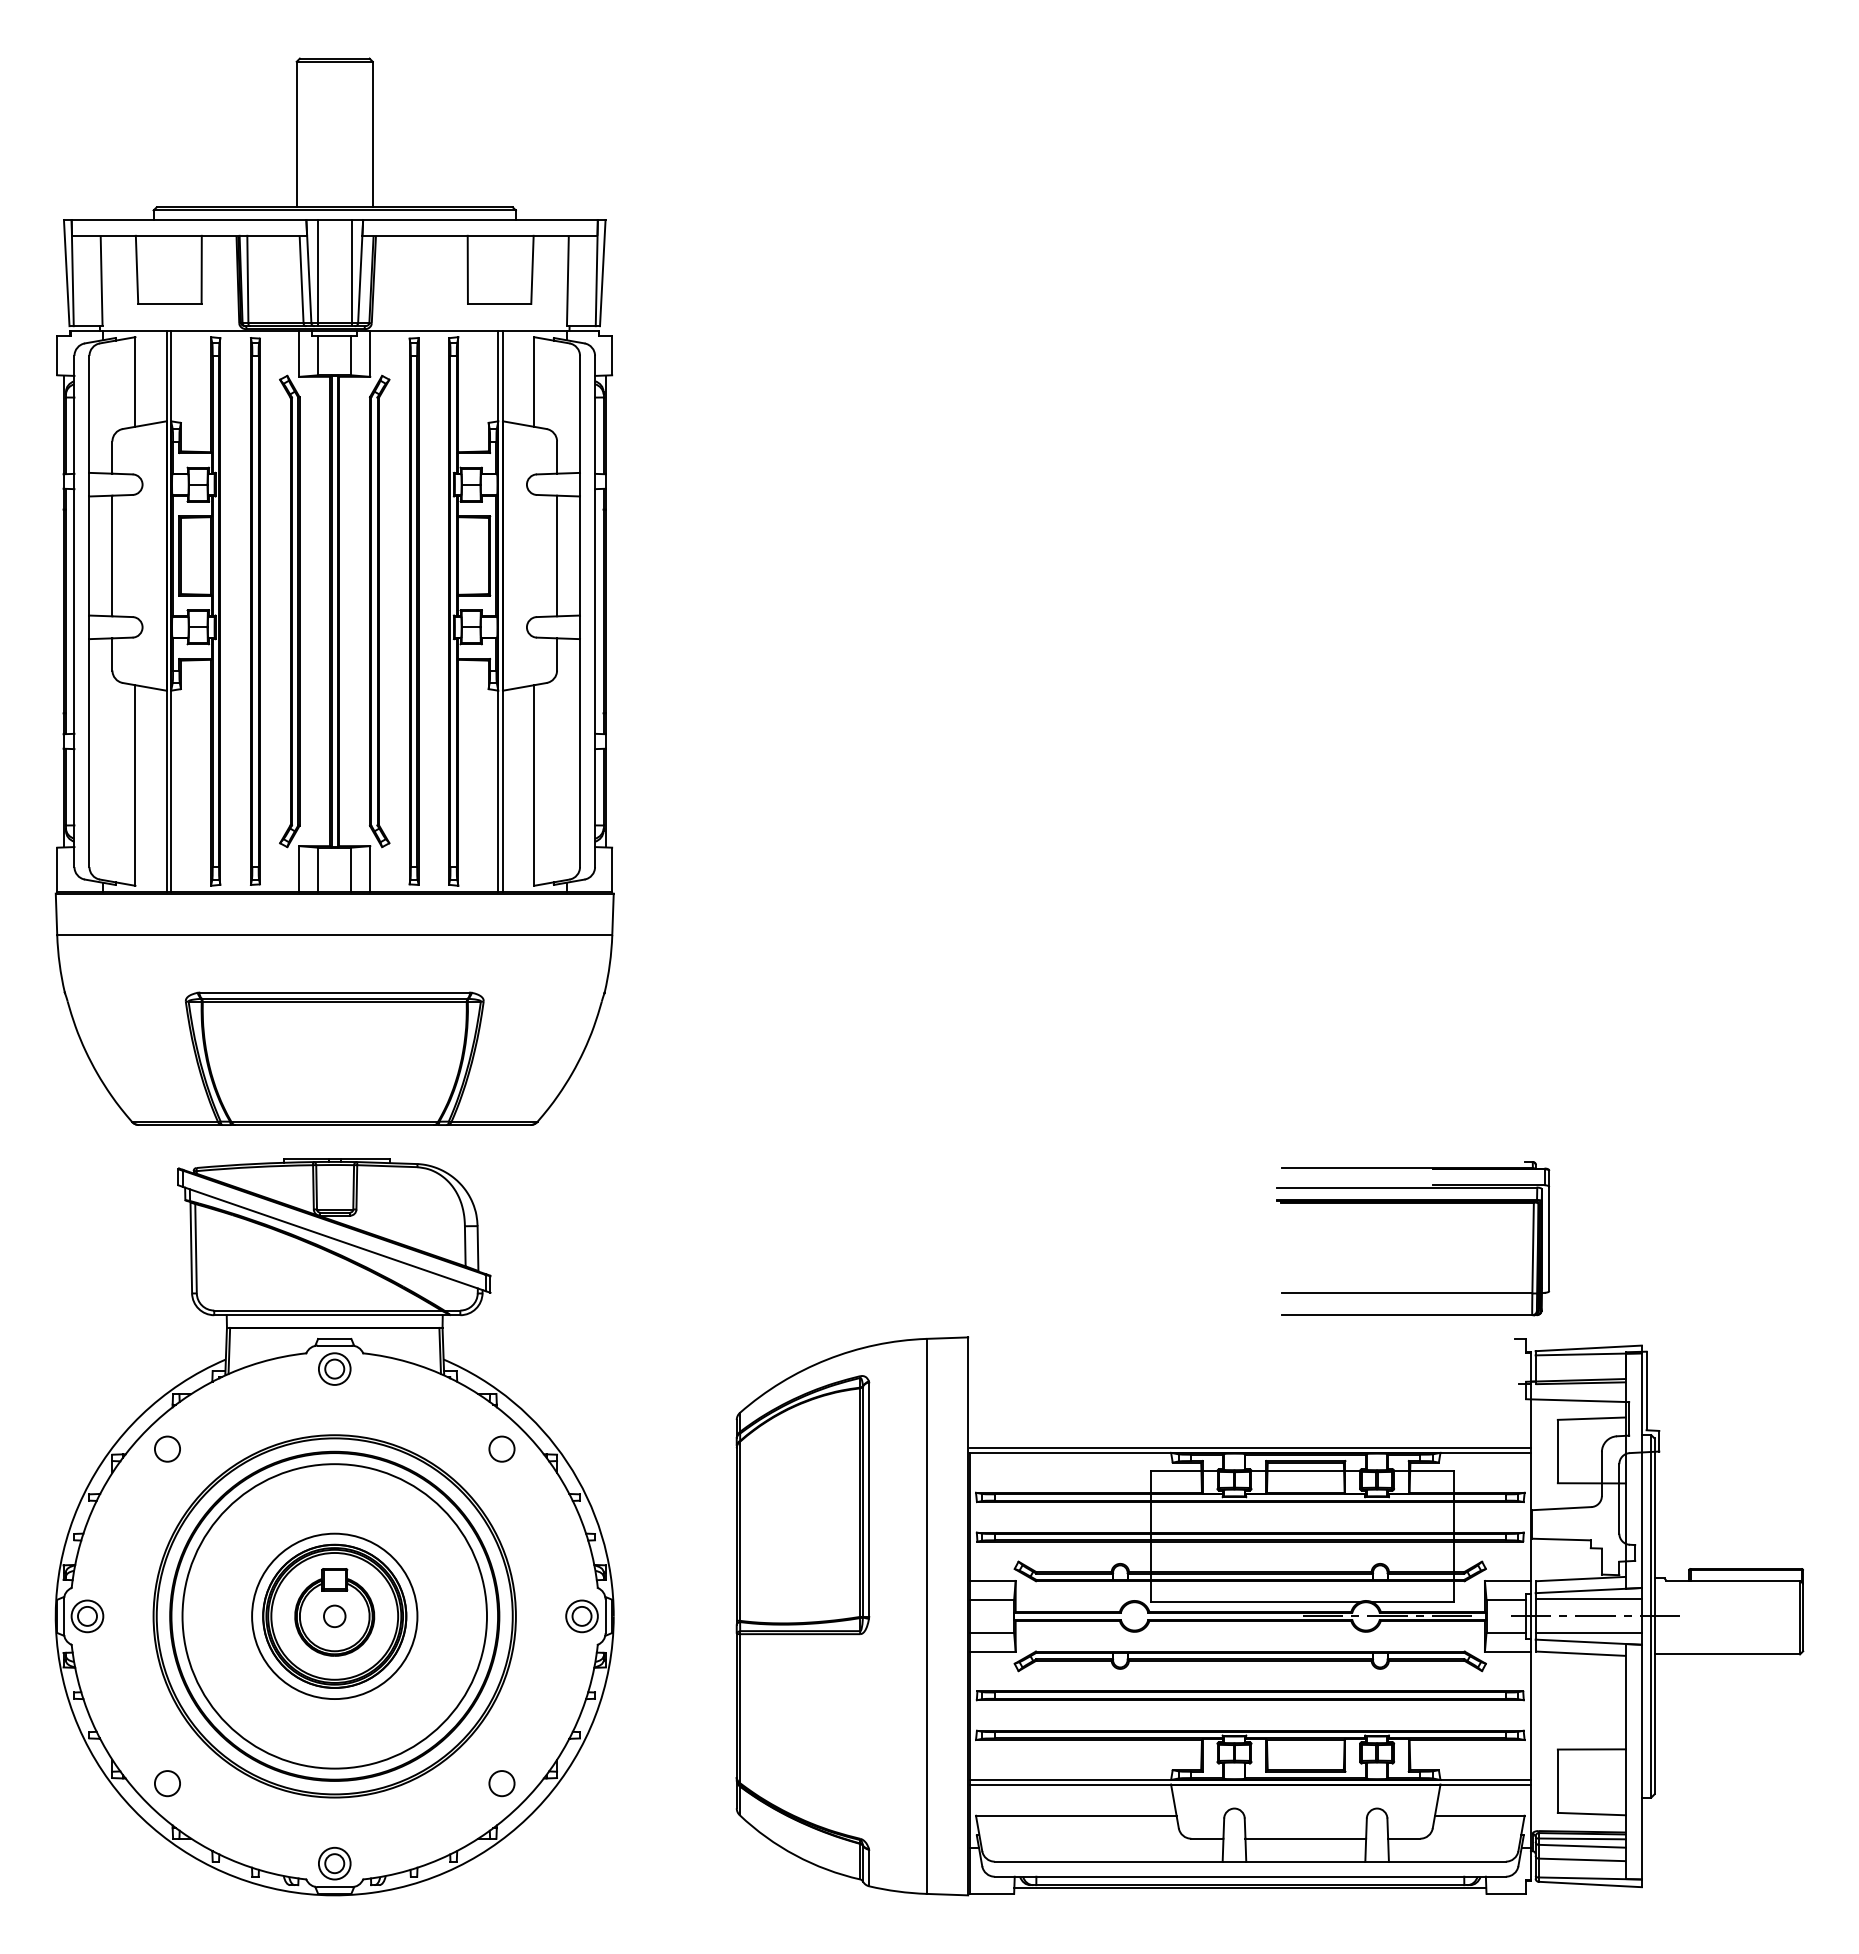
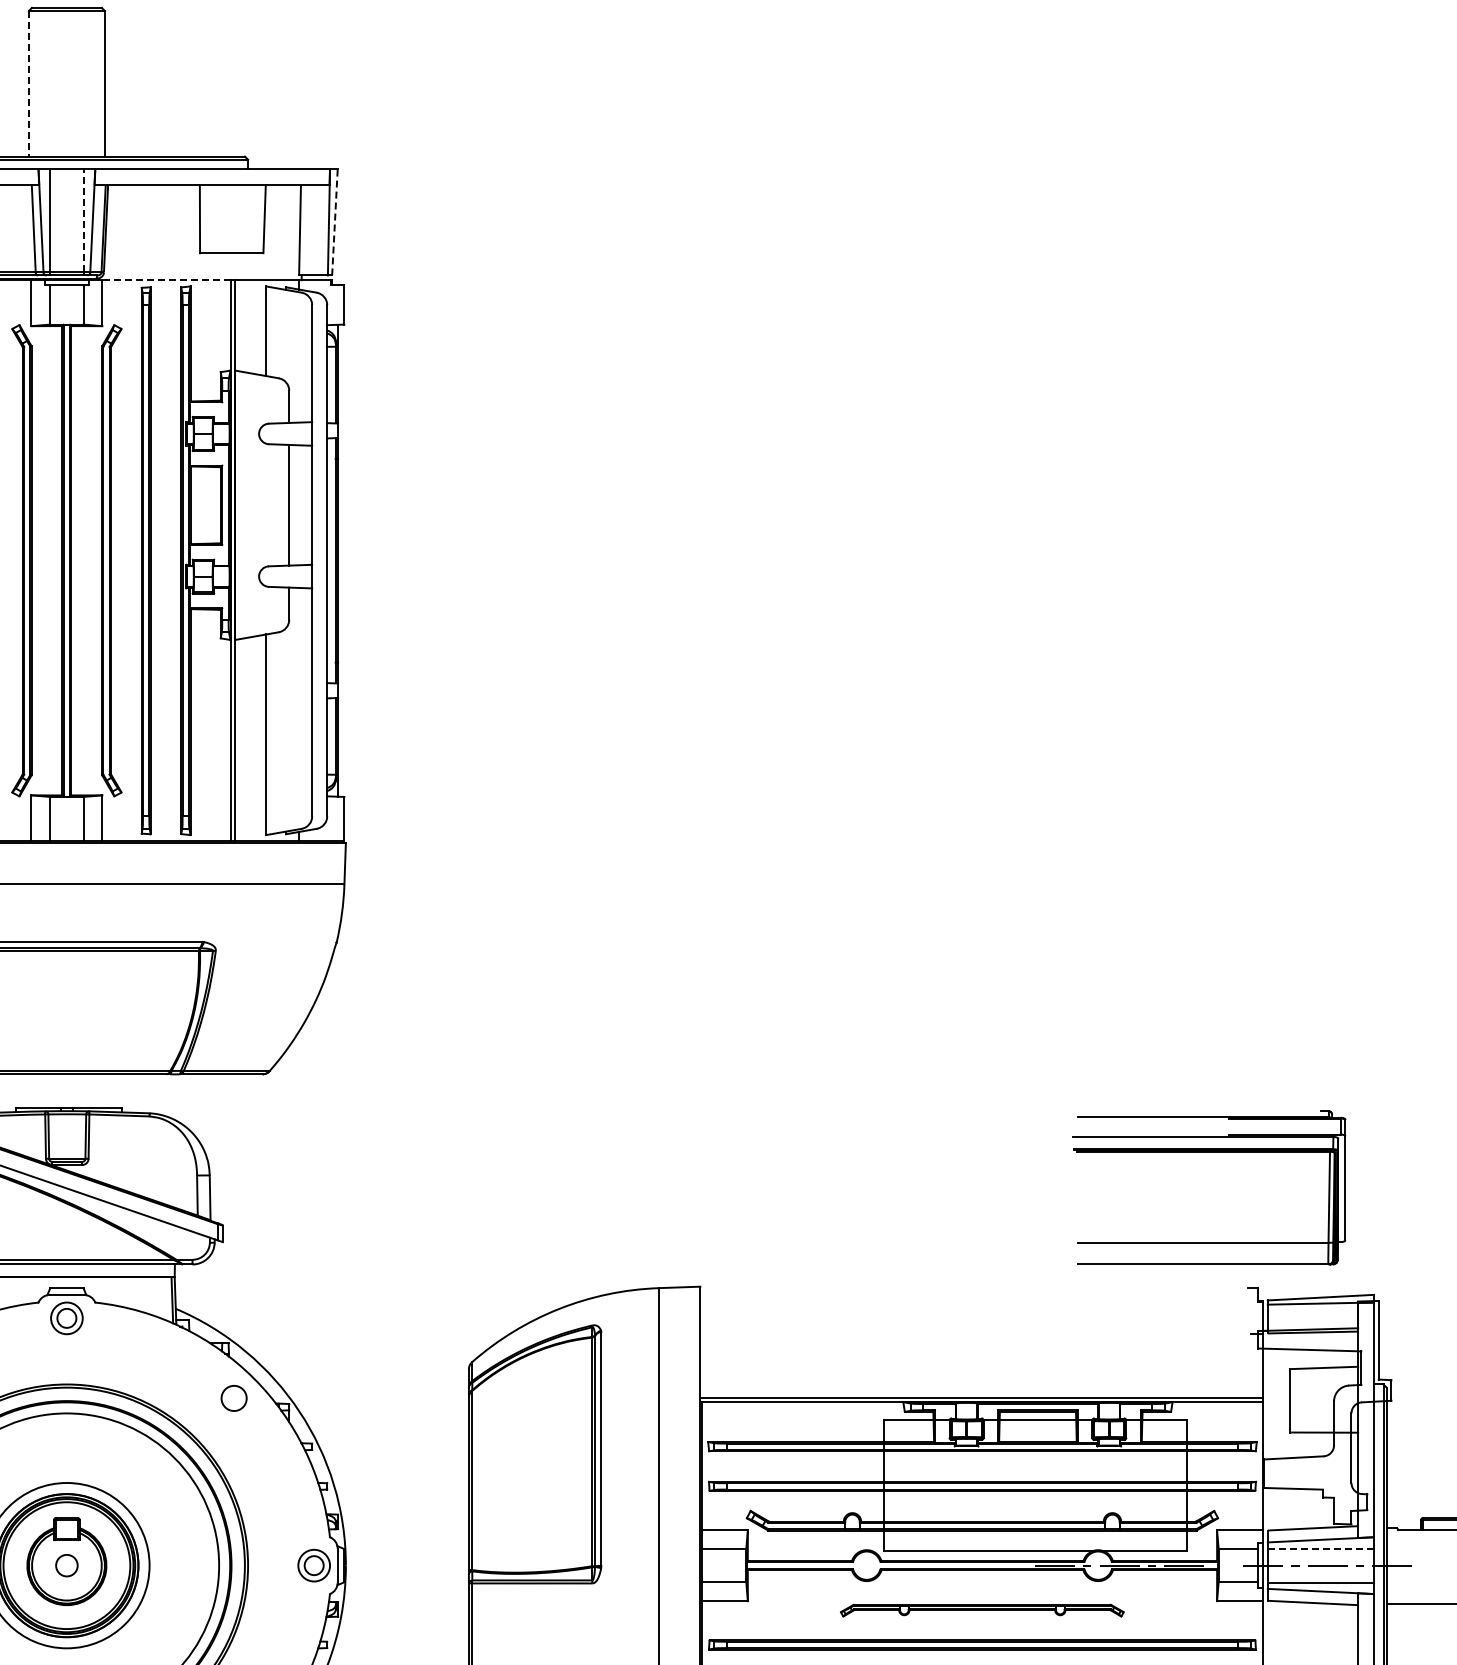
line: (296, 134) -> (28, 83), solid -> dashed
line: (351, 271) -> (83, 220), solid -> dashed
line: (602, 272) -> (334, 221), solid -> dashed
line: (433, 330) -> (165, 279), solid -> dashed
part: (1413, 1203) -> (1209, 1152), moved
line: (1589, 1599) -> (1321, 1548), solid -> dashed
part: (1249, 1661) -> (981, 1610), size x0.6

